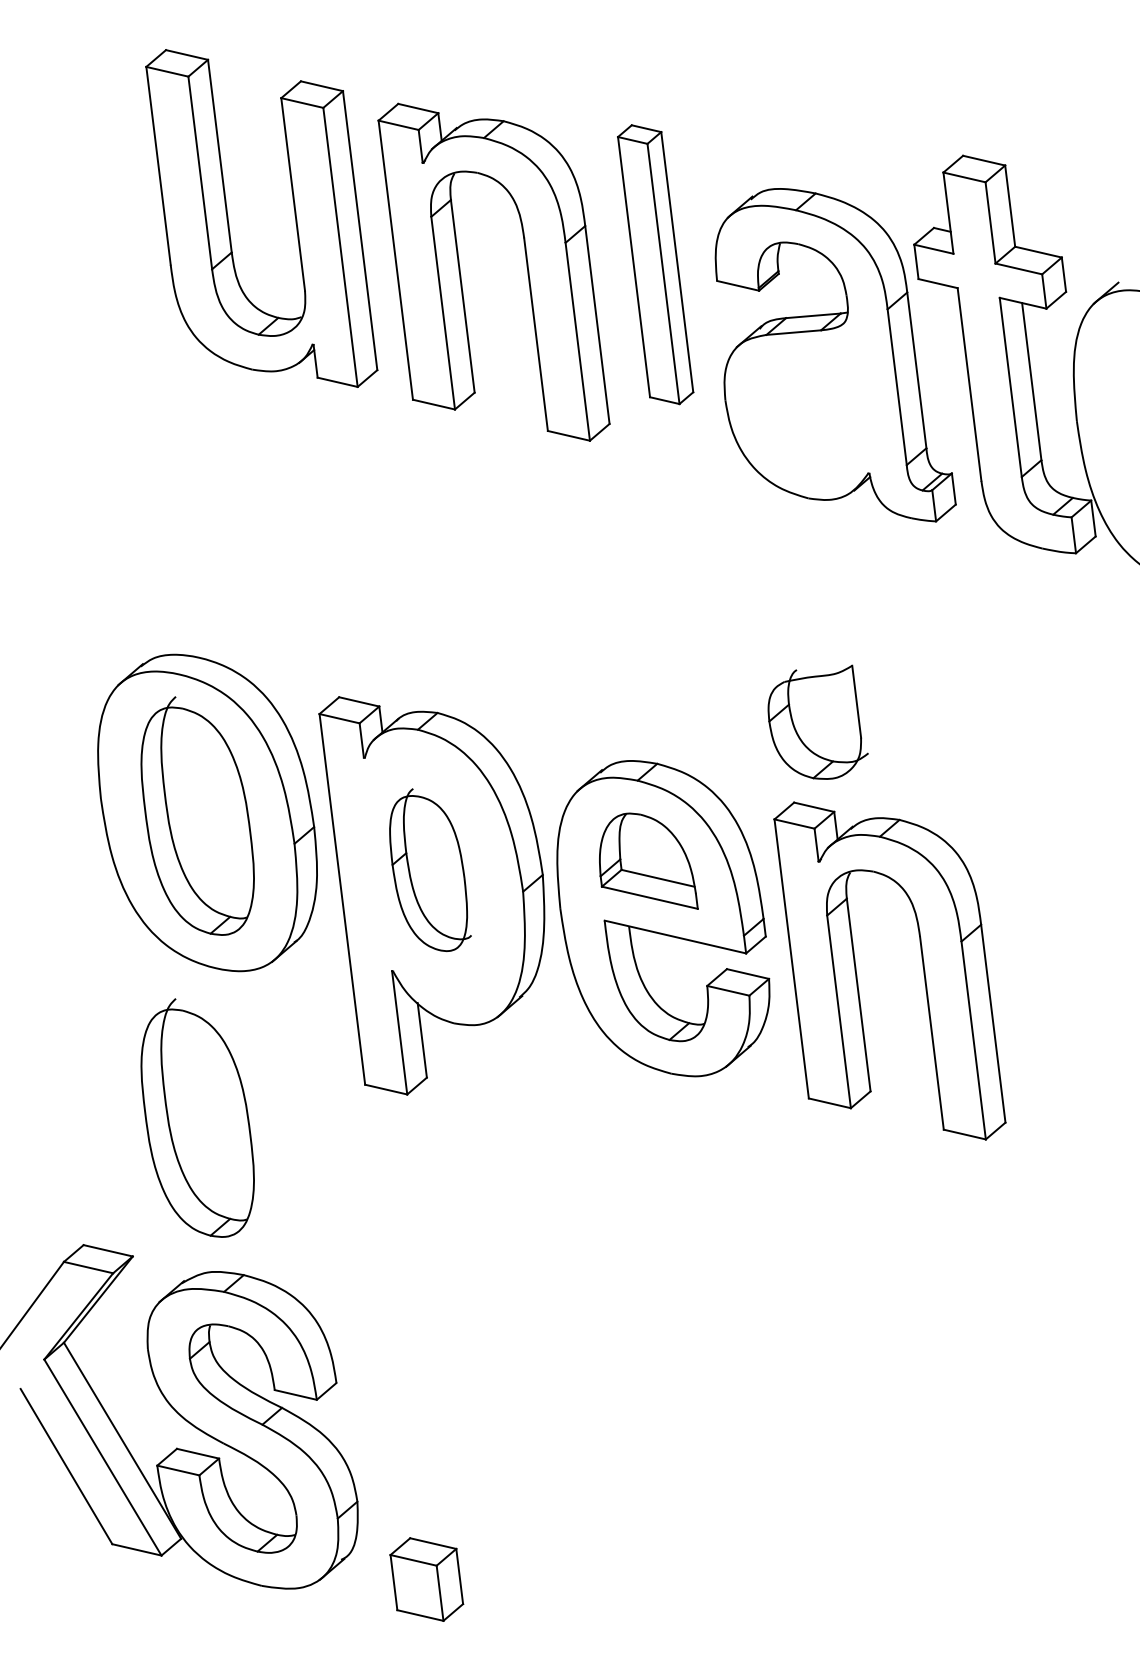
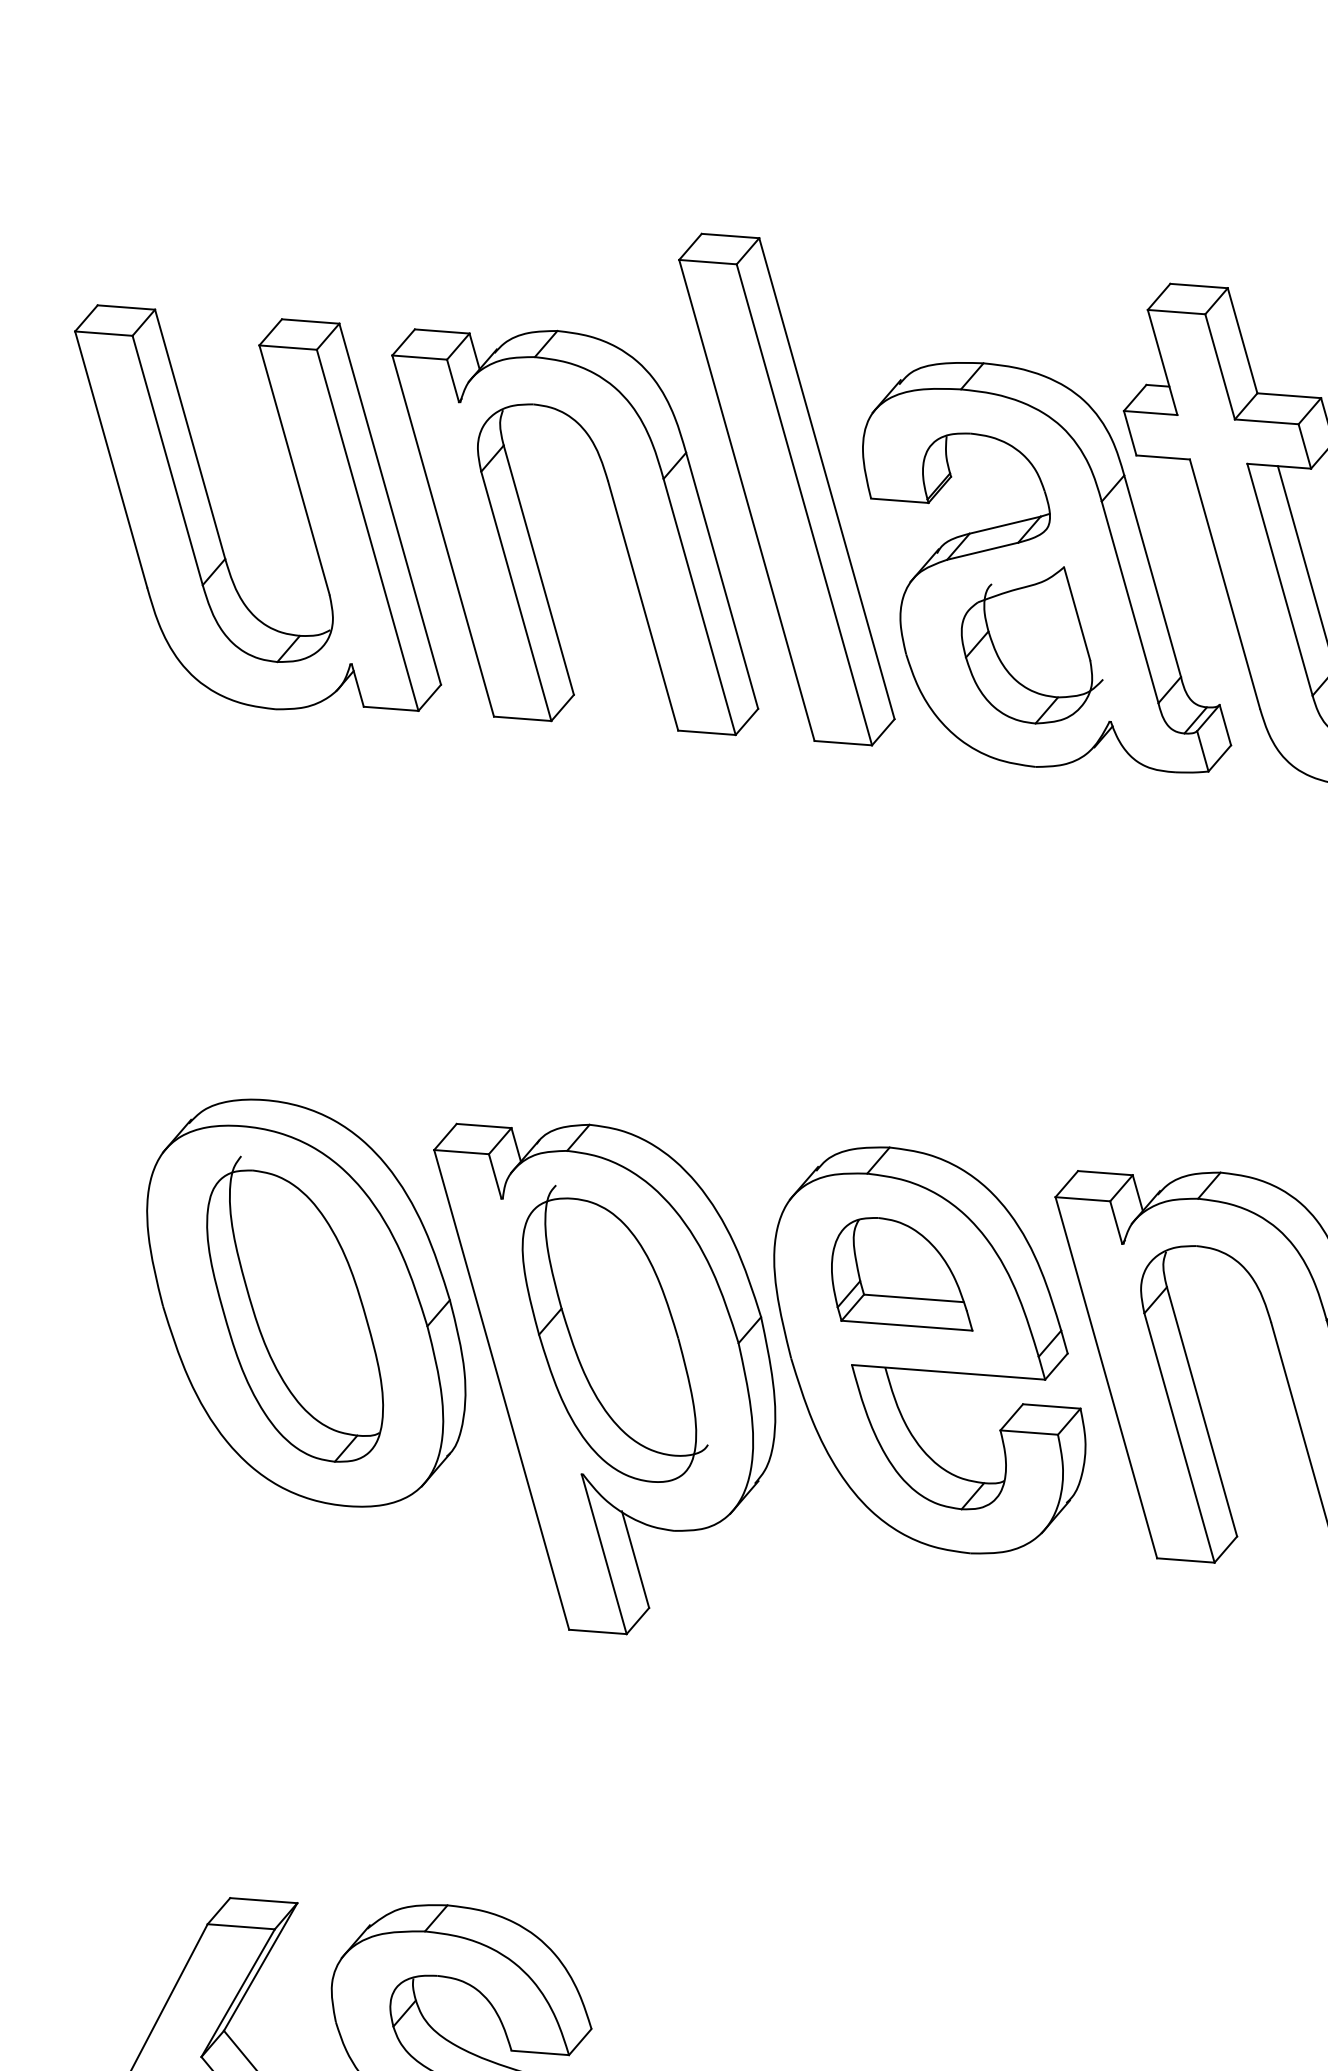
part: (655, 264) -> (786, 489), size x1.43
part: (817, 721) -> (1029, 647), moved
part: (430, 869) -> (611, 1332), size x1.43
part: (197, 1117) -> (354, 1706), removed

